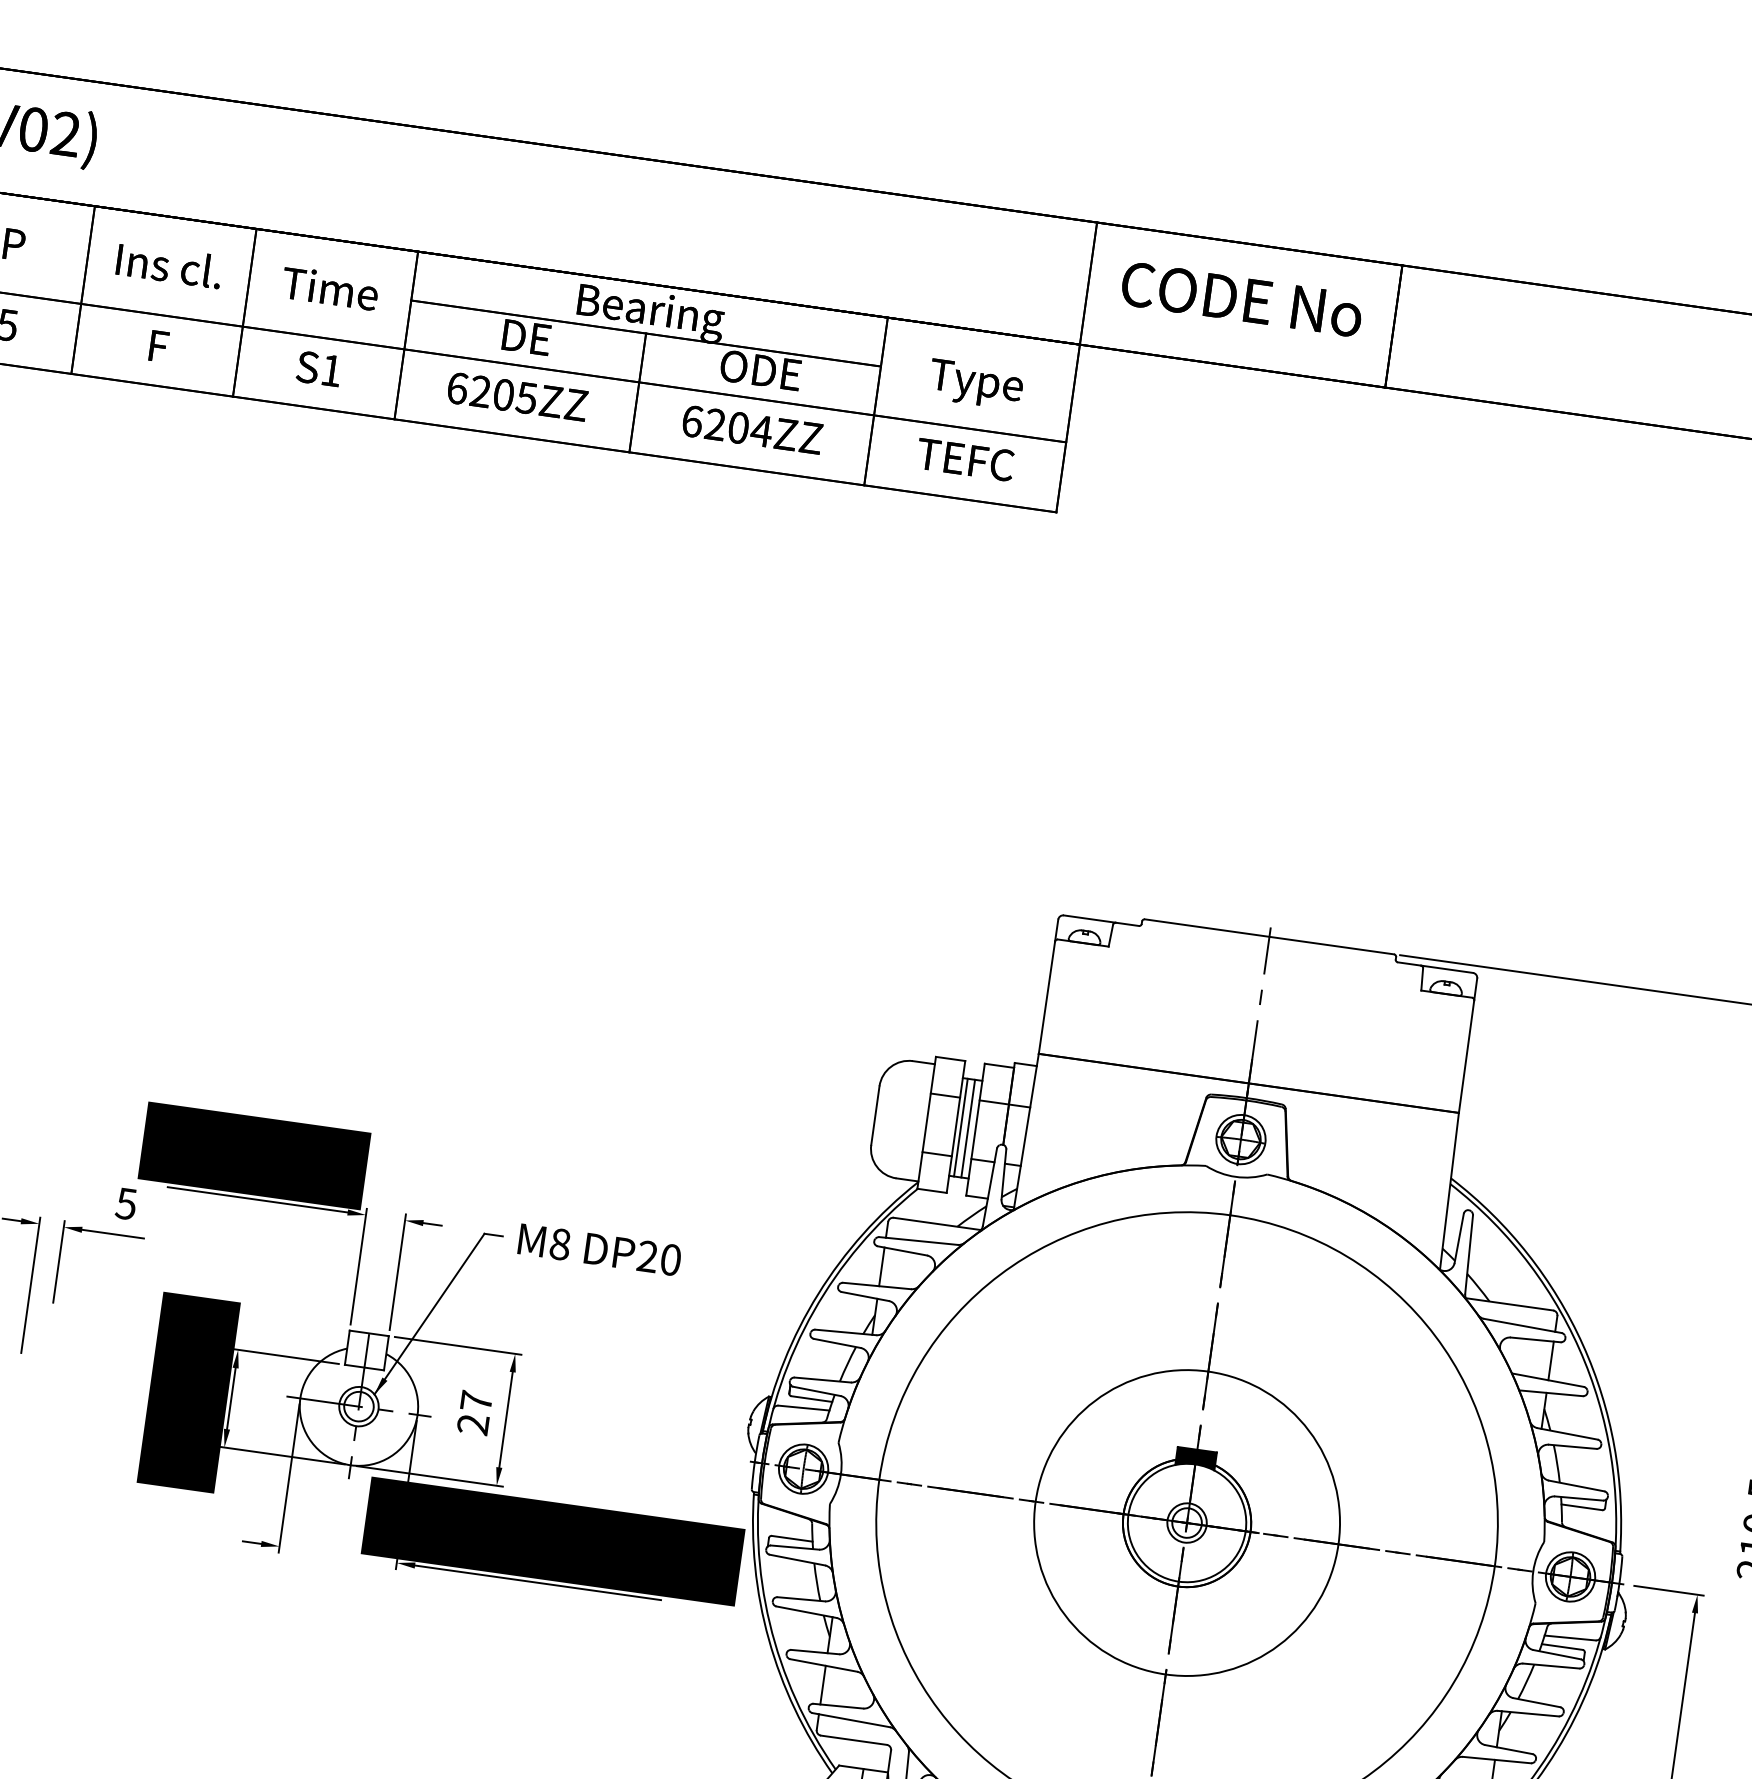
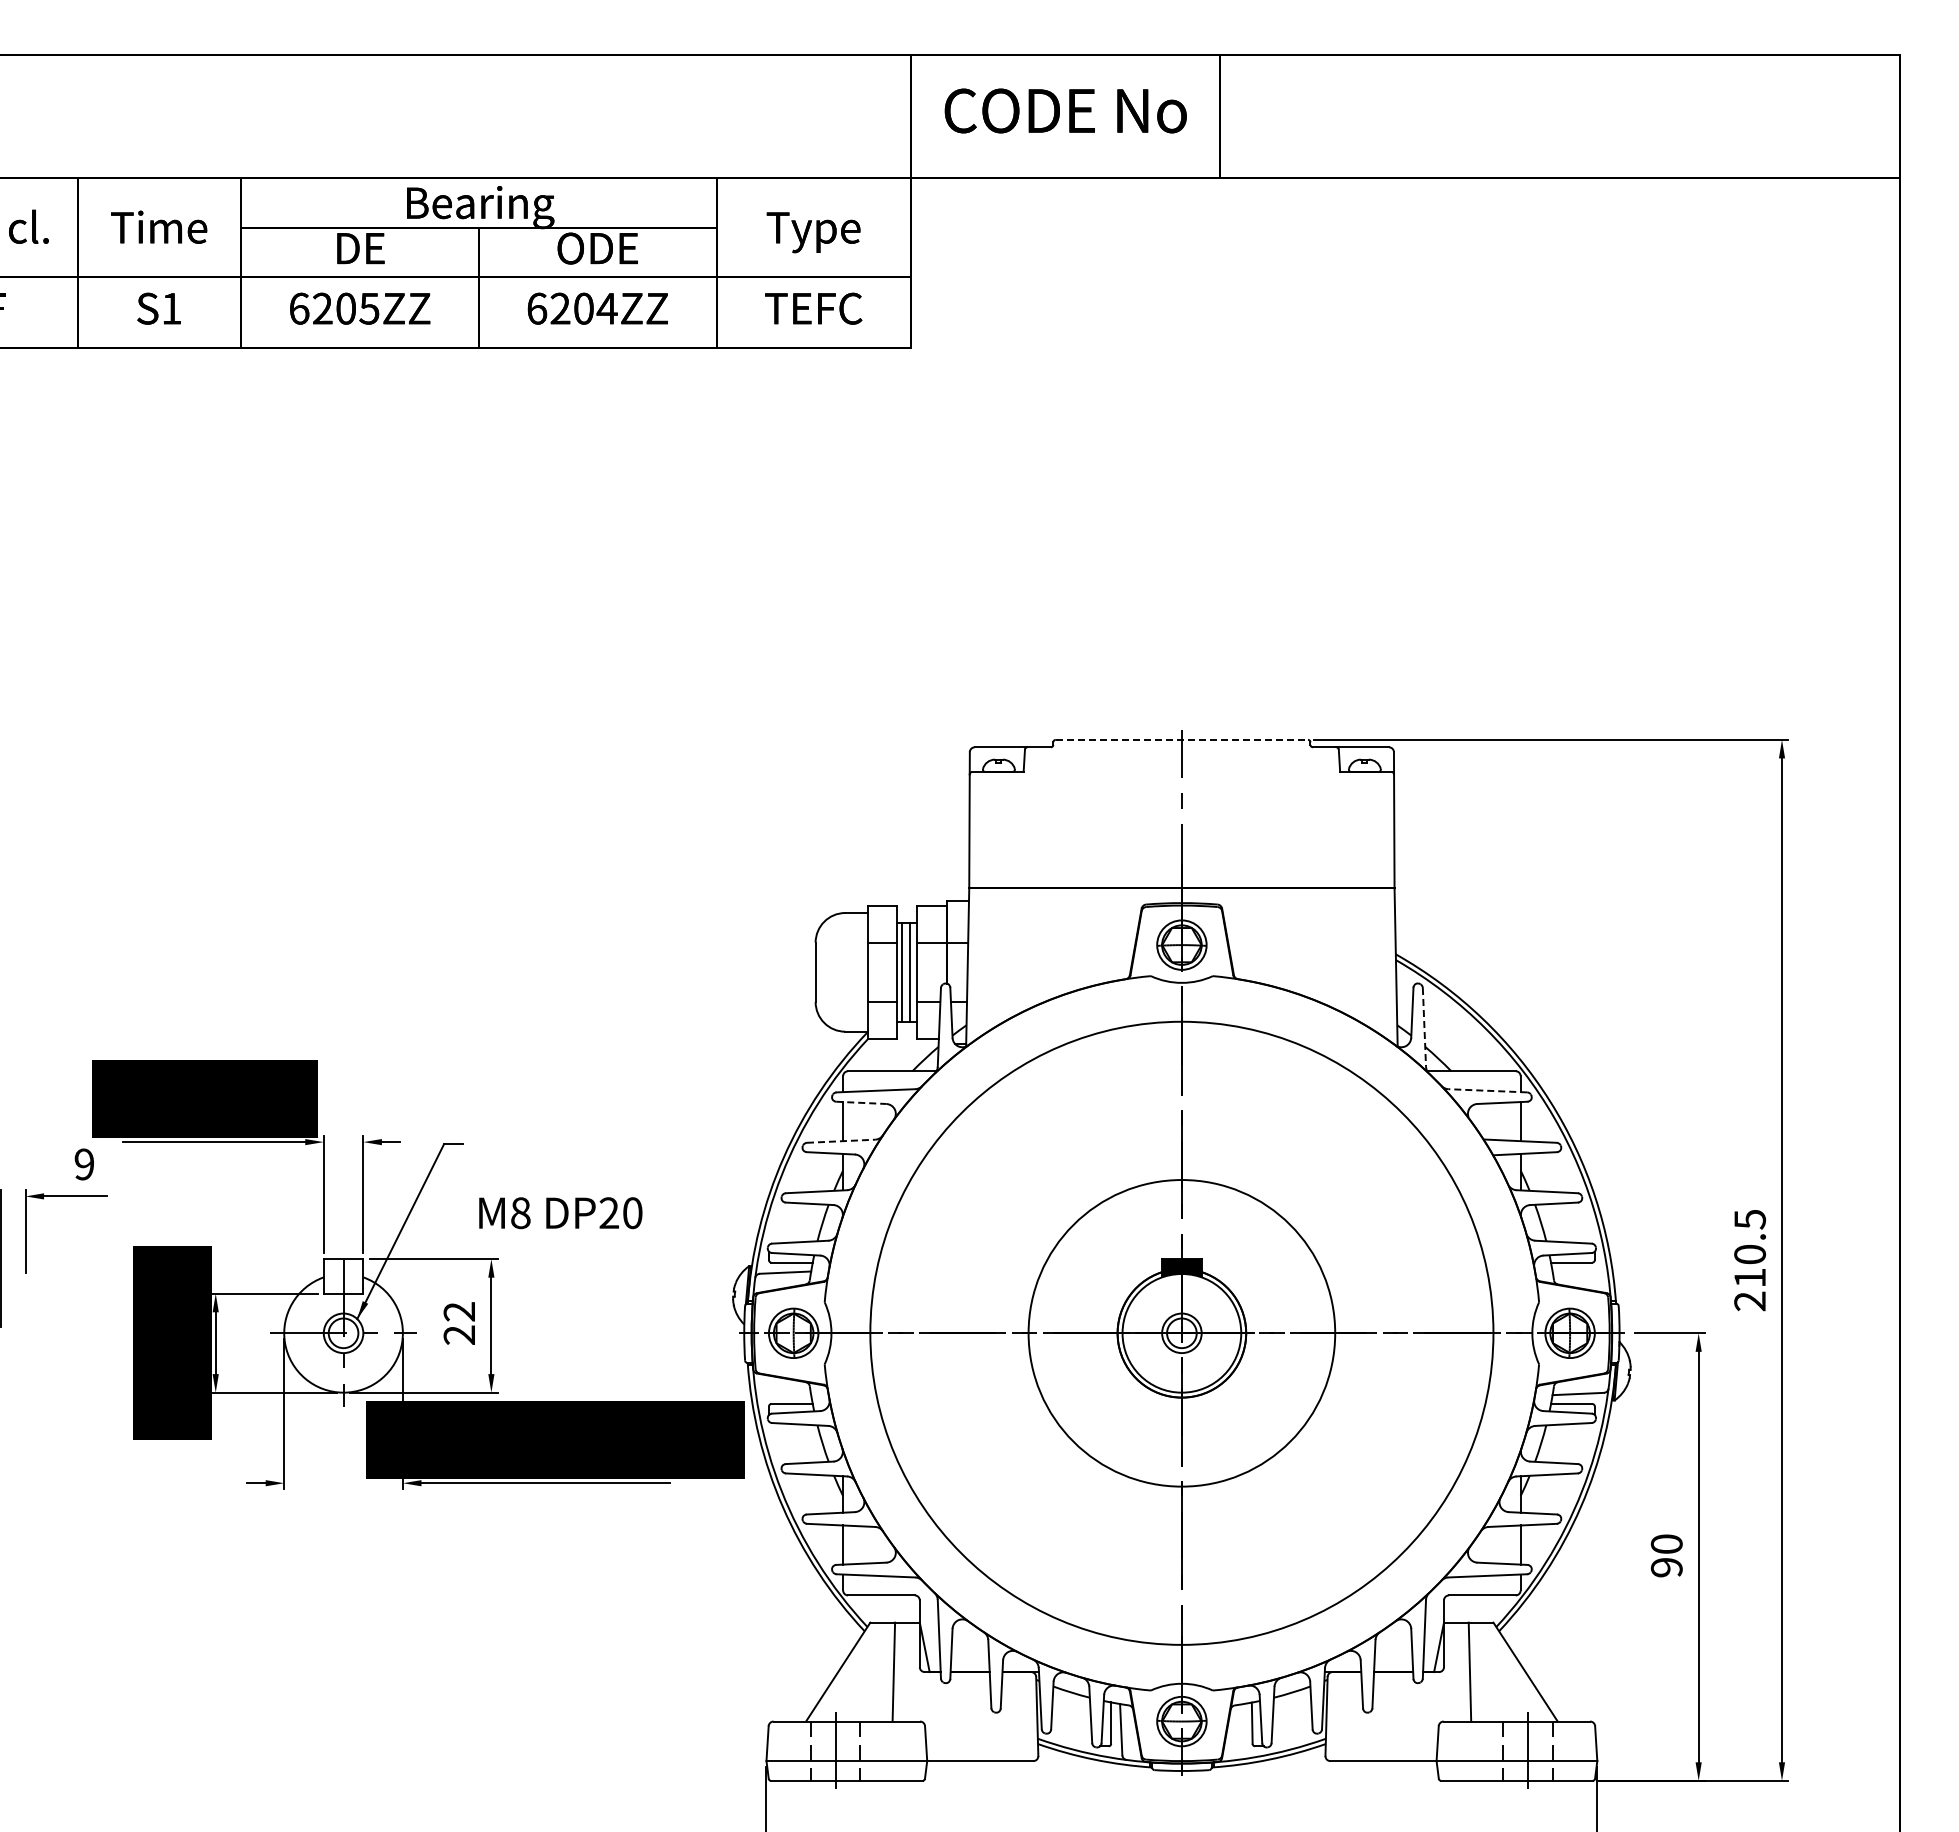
line: (1270, 936) -> (1182, 739), solid -> dashed
text: (125, 1203) -> (83, 1164), 5 -> 9
text: (599, 1250) -> (560, 1213), moved
line: (902, 1250) -> (861, 1102), solid -> dashed
line: (1469, 1254) -> (1424, 1027), solid -> dashed
line: (877, 1286) -> (841, 1141), solid -> dashed
line: (1522, 1325) -> (1487, 1090), solid -> dashed
text: (475, 1401) -> (458, 1311), 27 -> 22

